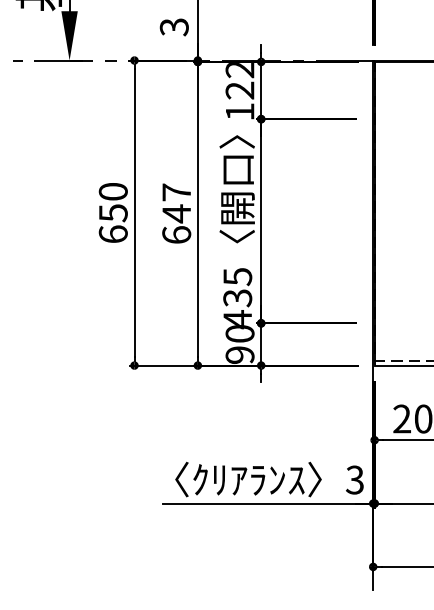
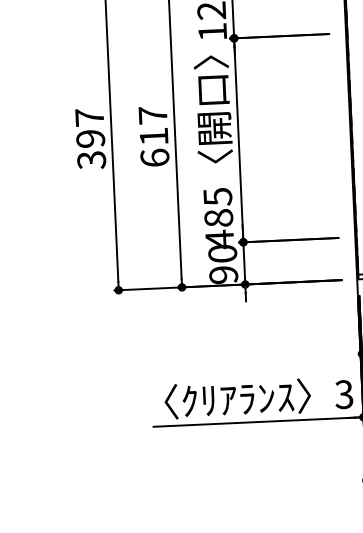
text: (112, 212) -> (89, 138), 650 -> 397
text: (176, 213) -> (153, 136), 647 -> 617
text: (237, 298) -> (218, 218), 435 -> 485

